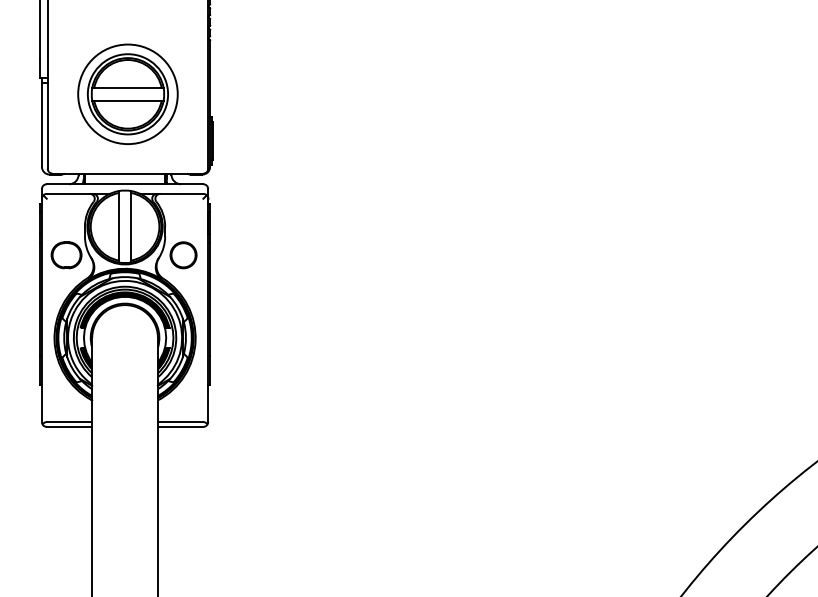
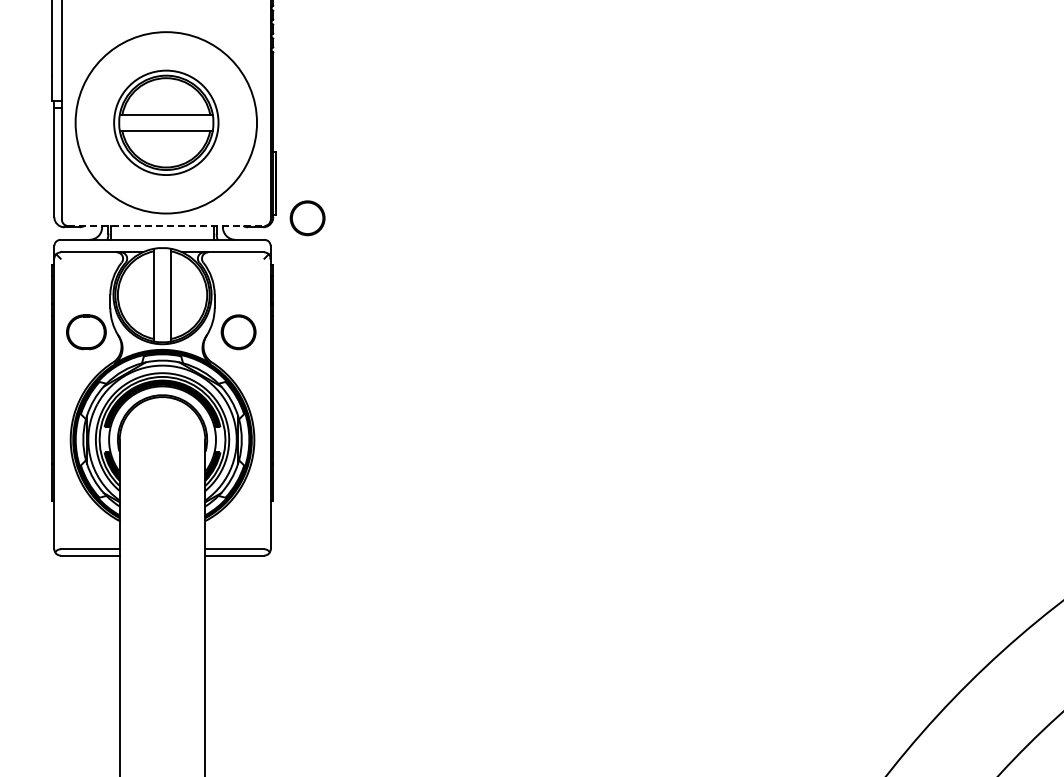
circle: (128, 94) -> (166, 122), size x1.4
part: (236, 167) -> (307, 218), added
line: (128, 174) -> (166, 226), solid -> dashed

